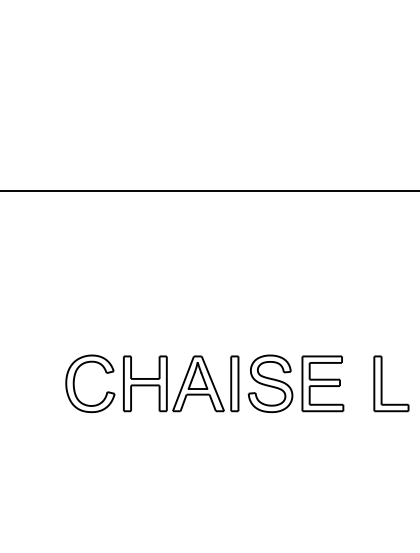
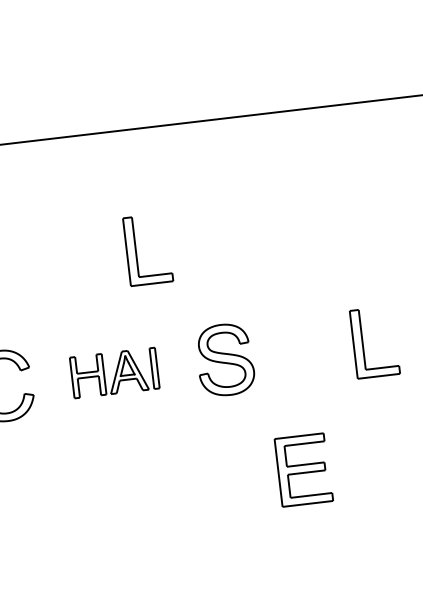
part: (210, 288) -> (137, 250), added
part: (181, 383) -> (114, 372), size x0.6
part: (322, 383) -> (303, 469), moved

